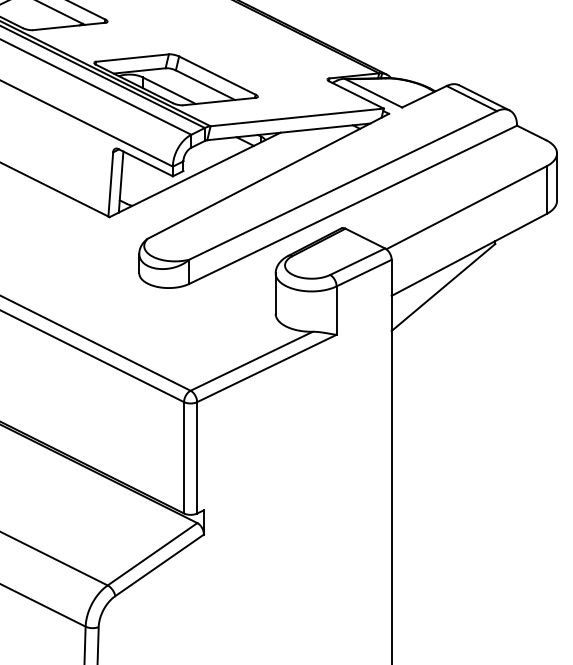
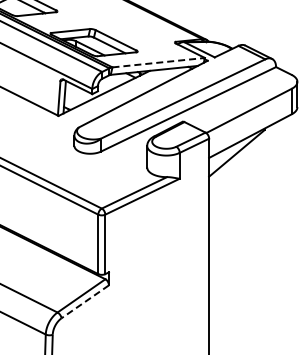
line: (298, 117) -> (159, 62), solid -> dashed
line: (160, 564) -> (85, 301), solid -> dashed

